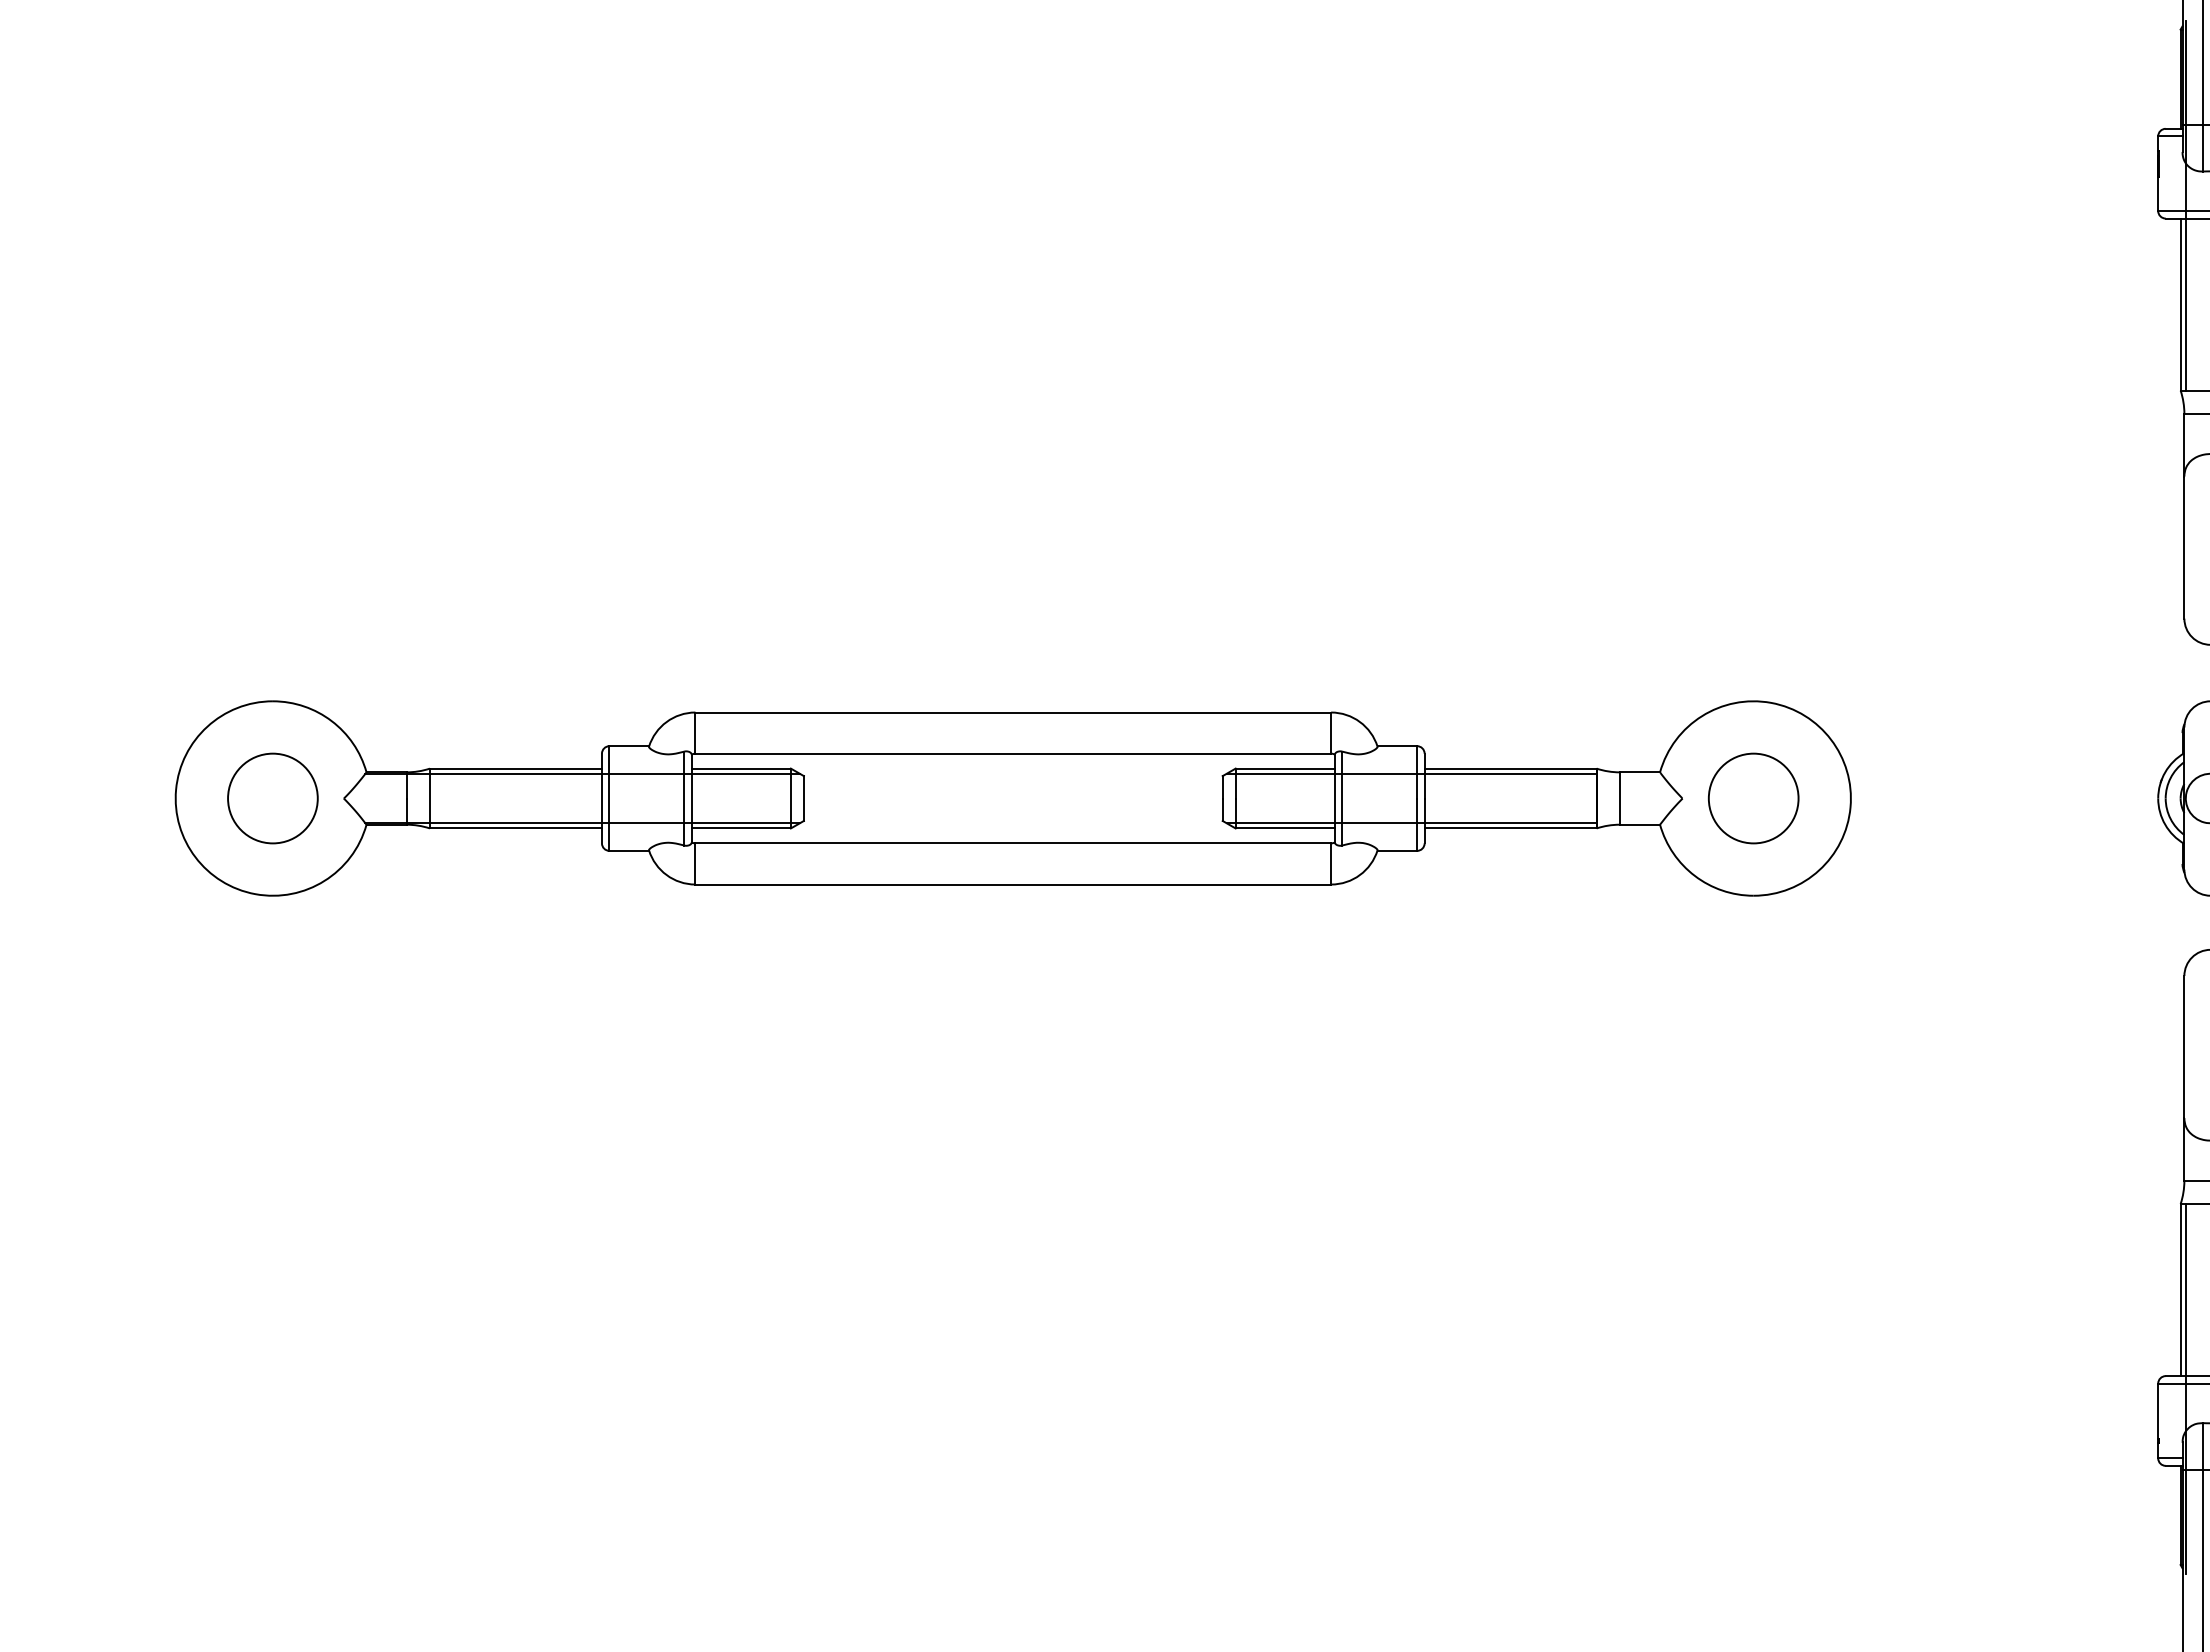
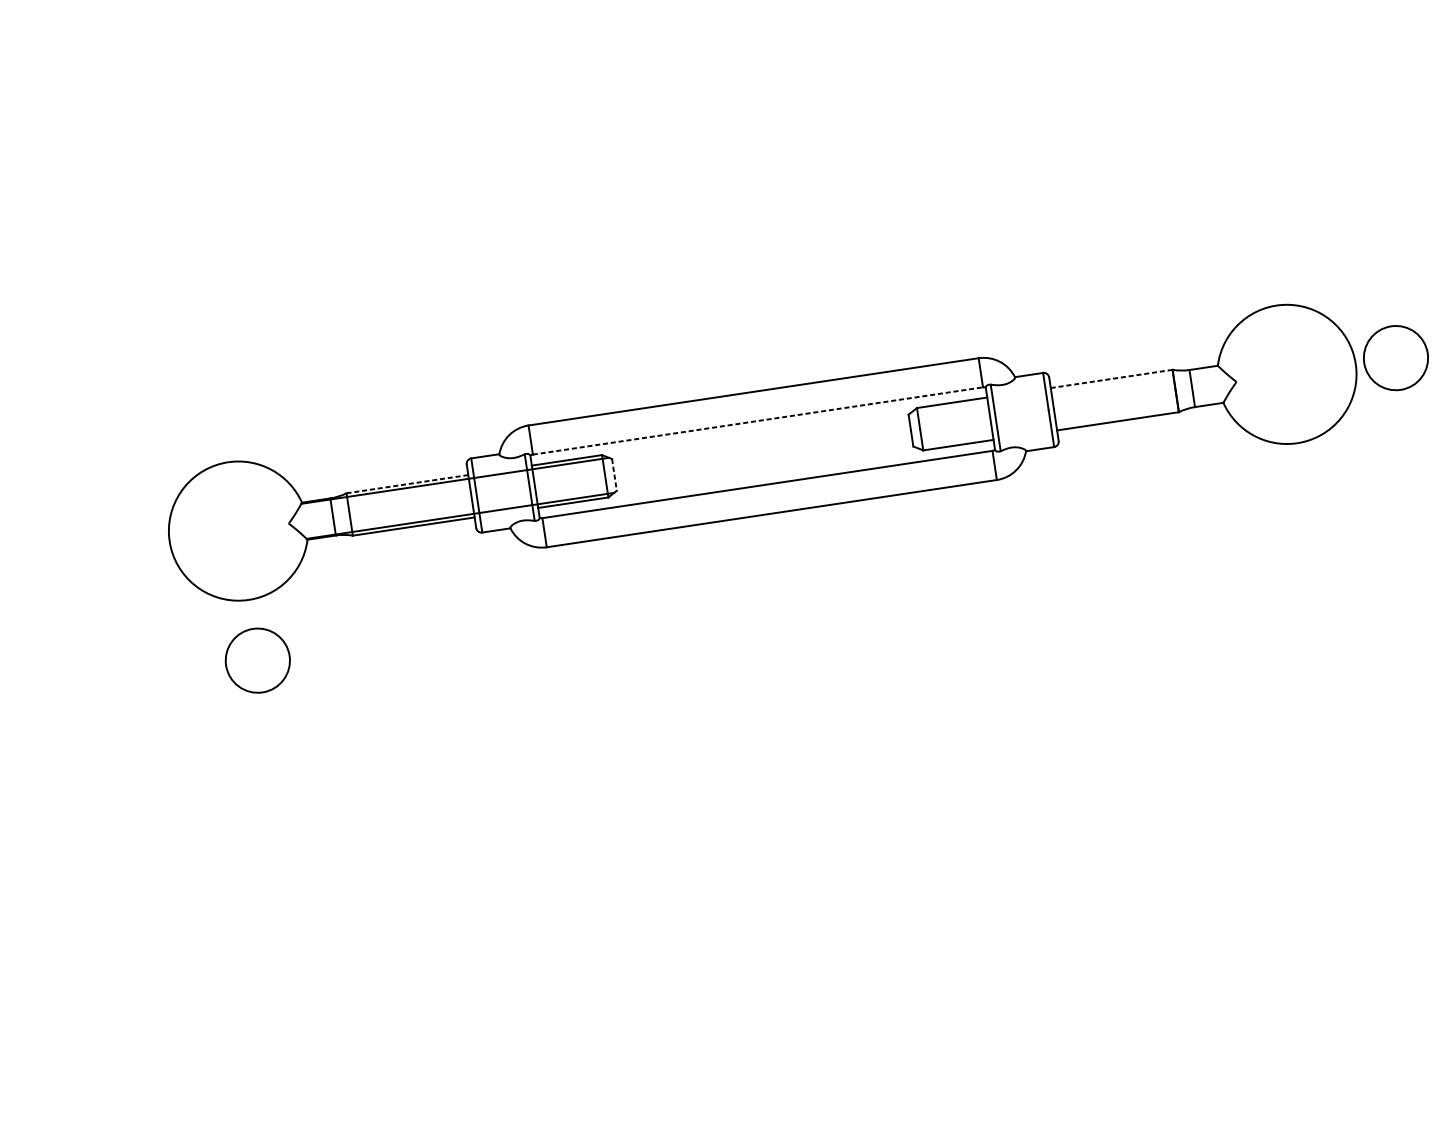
line: (1013, 753) -> (758, 420), solid -> dashed
line: (515, 768) -> (407, 484), solid -> dashed
line: (1510, 768) -> (1111, 378), solid -> dashed
line: (1411, 773) -> (1042, 392), removed
circle: (272, 798) -> (257, 660), moved
circle: (1753, 798) -> (1395, 358), moved
line: (803, 799) -> (614, 475), solid -> dashed
line: (1411, 823) -> (1047, 428), removed

